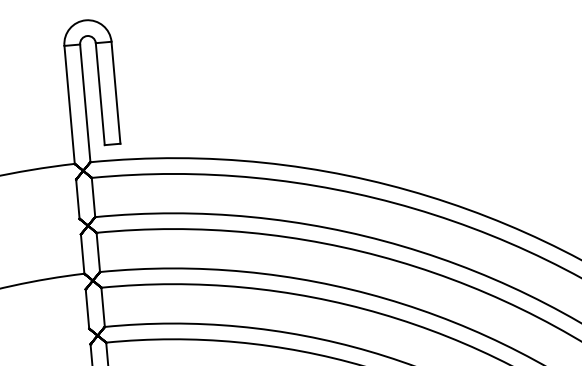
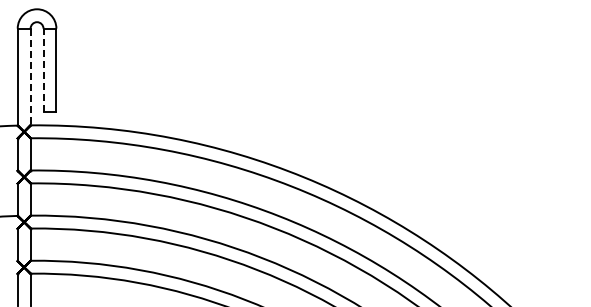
line: (100, 94) -> (43, 70), solid -> dashed
line: (85, 103) -> (30, 77), solid -> dashed

